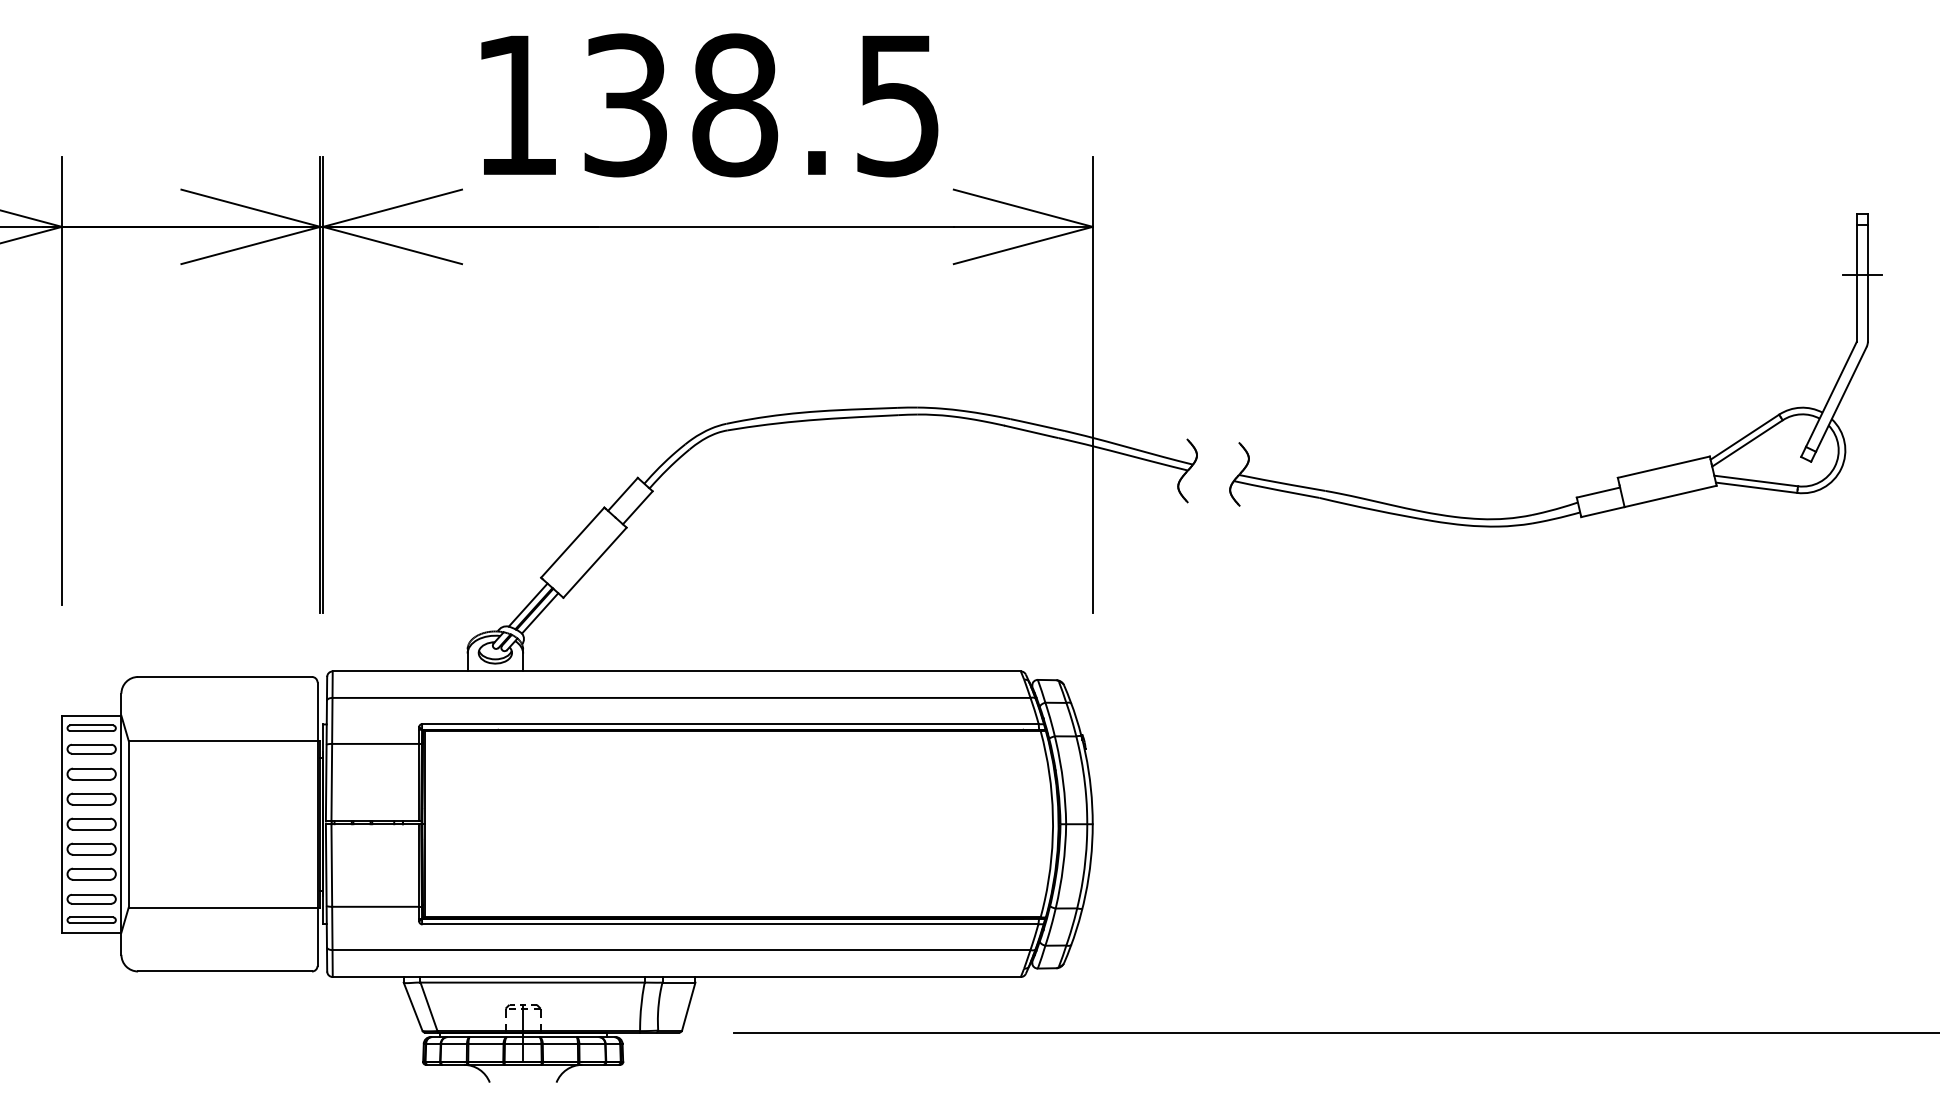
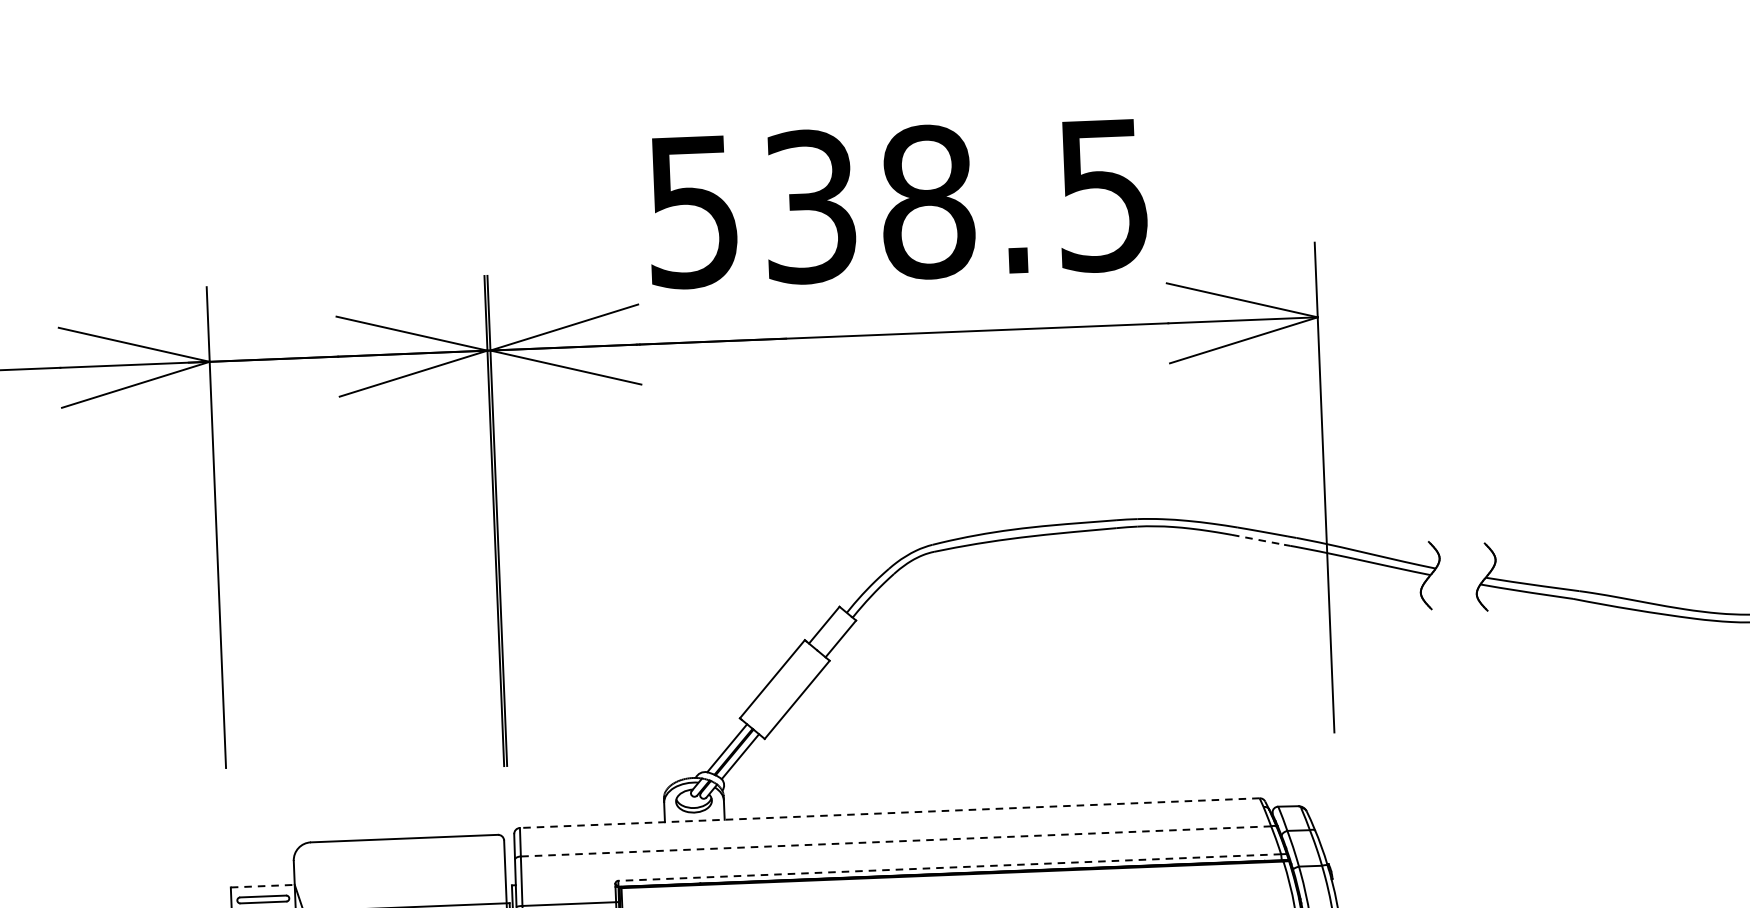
text: (515, 106) -> (692, 212), 138.5 -> 538.5
line: (1028, 431) -> (1257, 540), solid -> dashed
line: (676, 671) -> (889, 813), solid -> dashed
line: (681, 697) -> (895, 840), solid -> dashed
line: (91, 715) -> (262, 885), solid -> dashed
line: (729, 724) -> (948, 867), solid -> dashed

